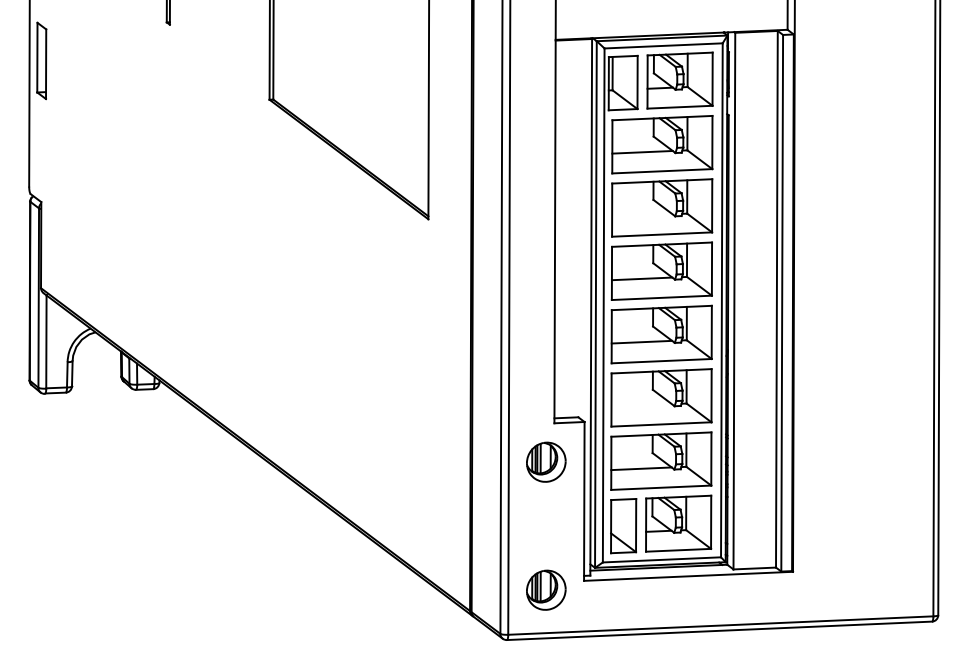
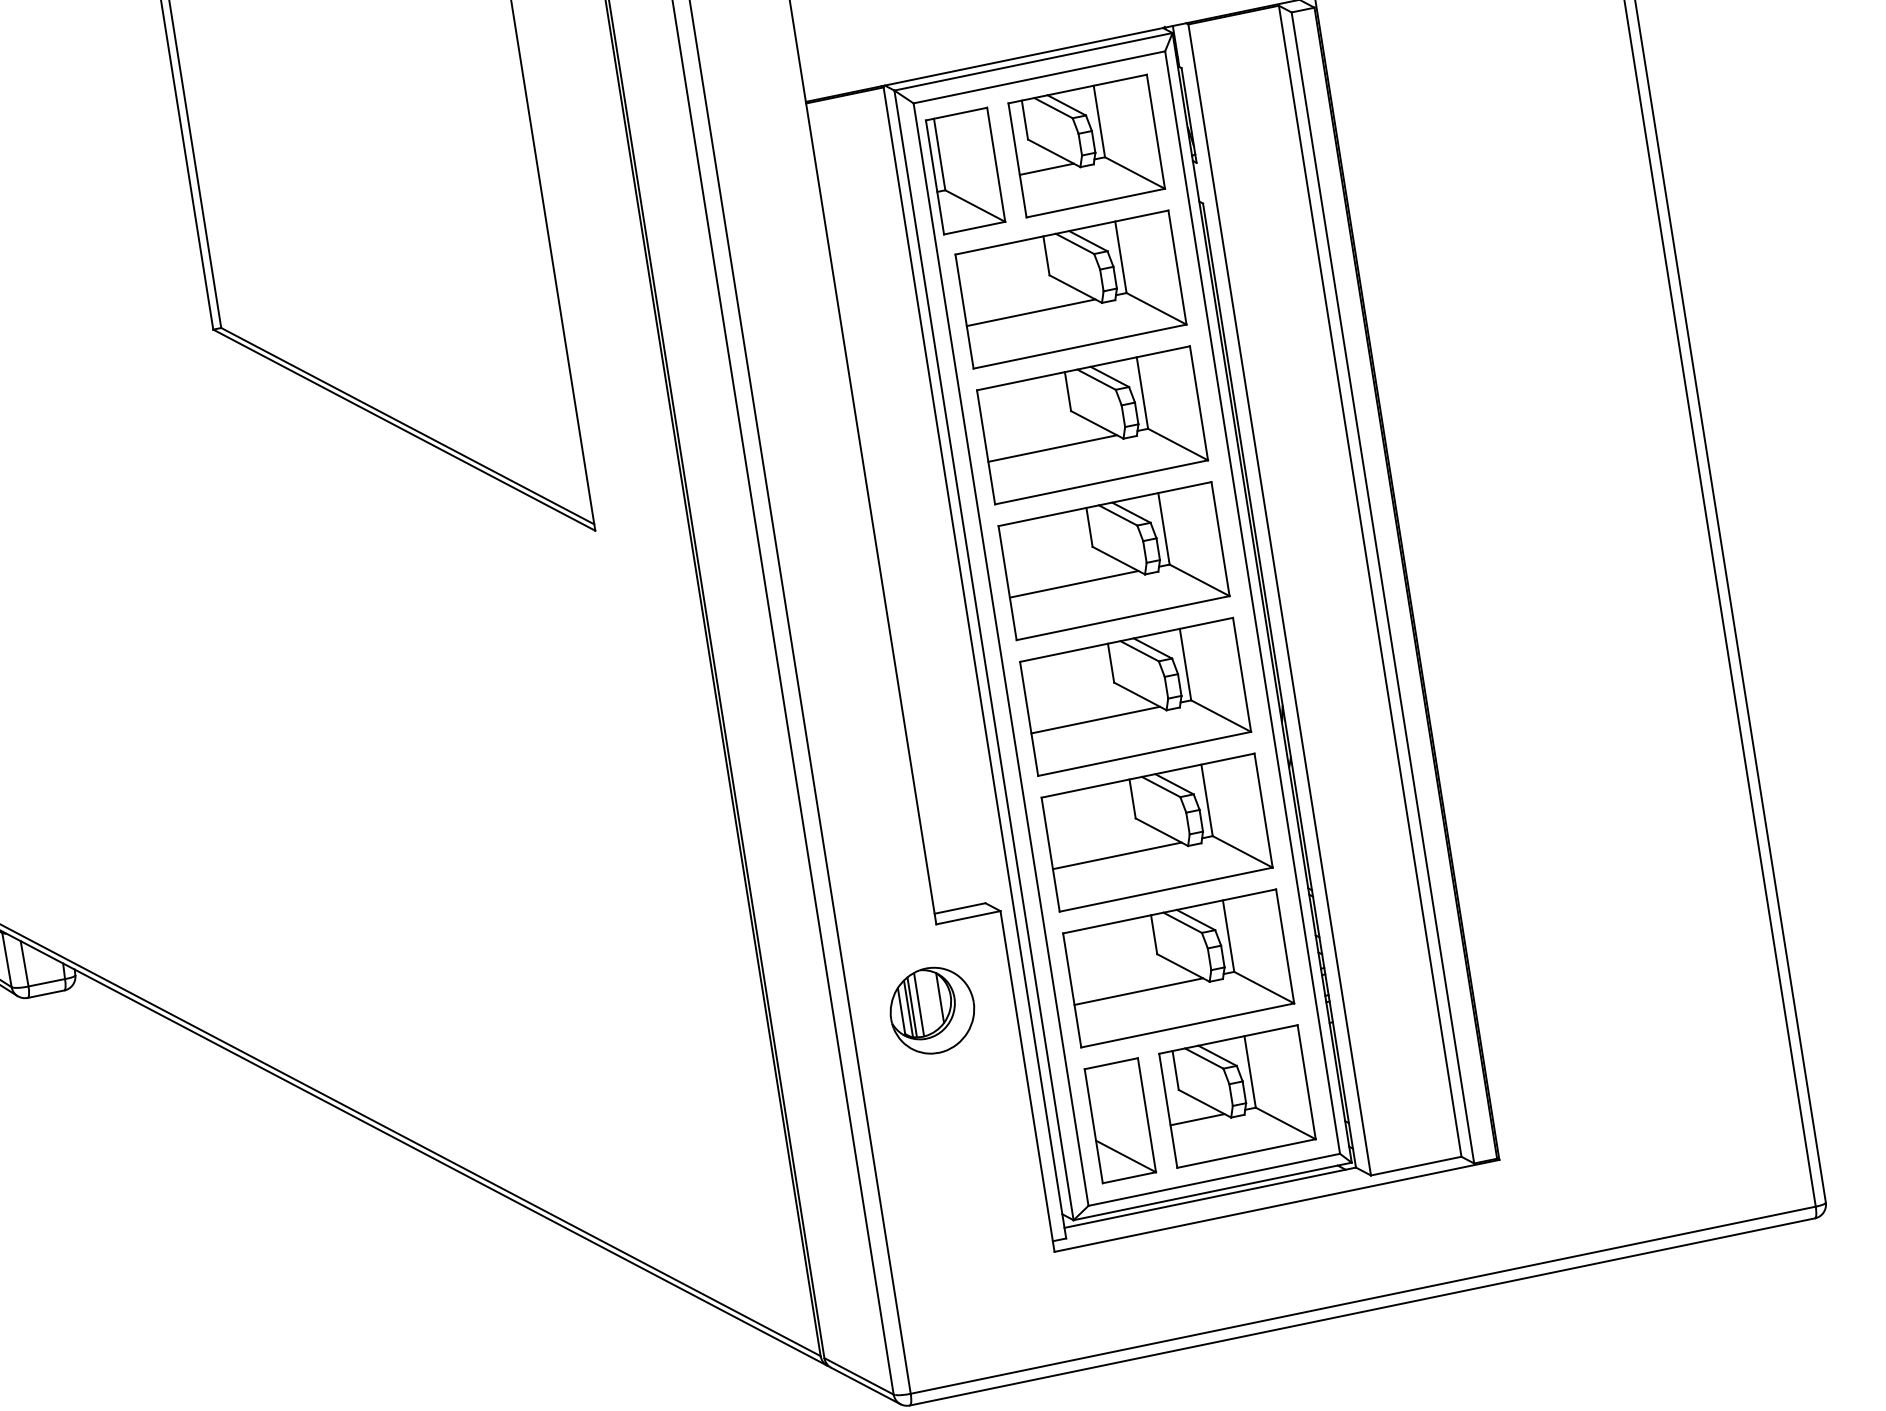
line: (642, 215) -> (1052, 448), added
line: (641, 405) -> (1116, 855), added
part: (546, 589) -> (977, 1283), removed

